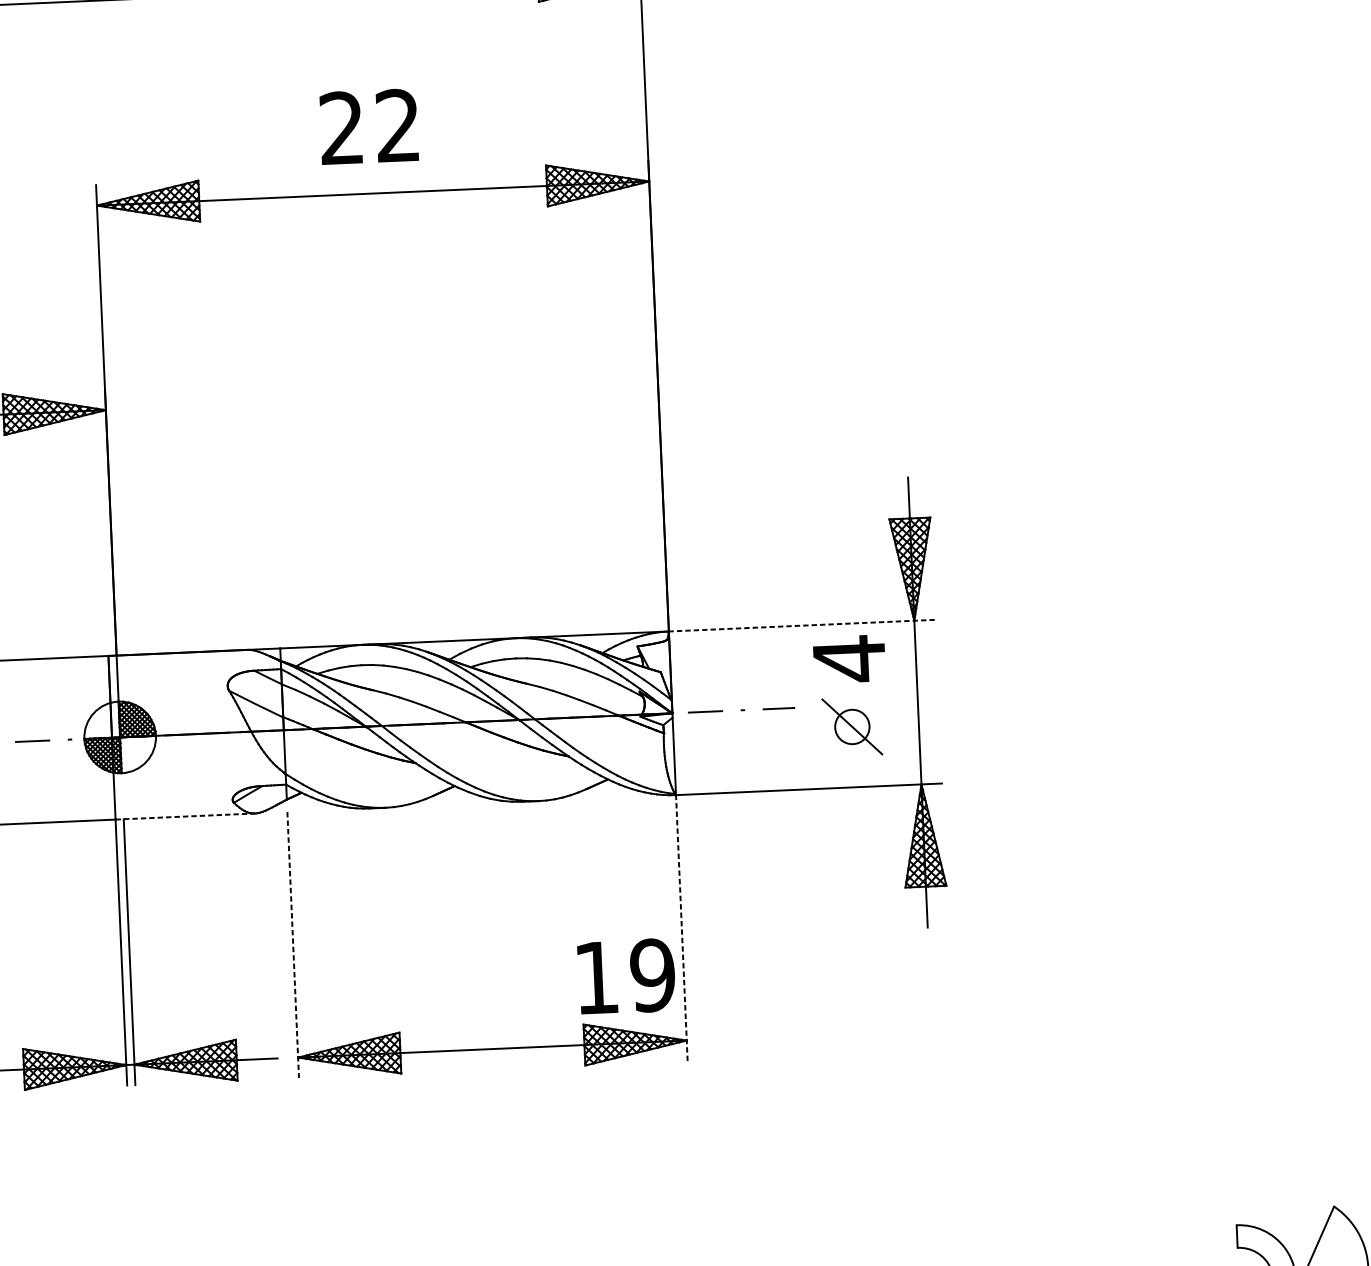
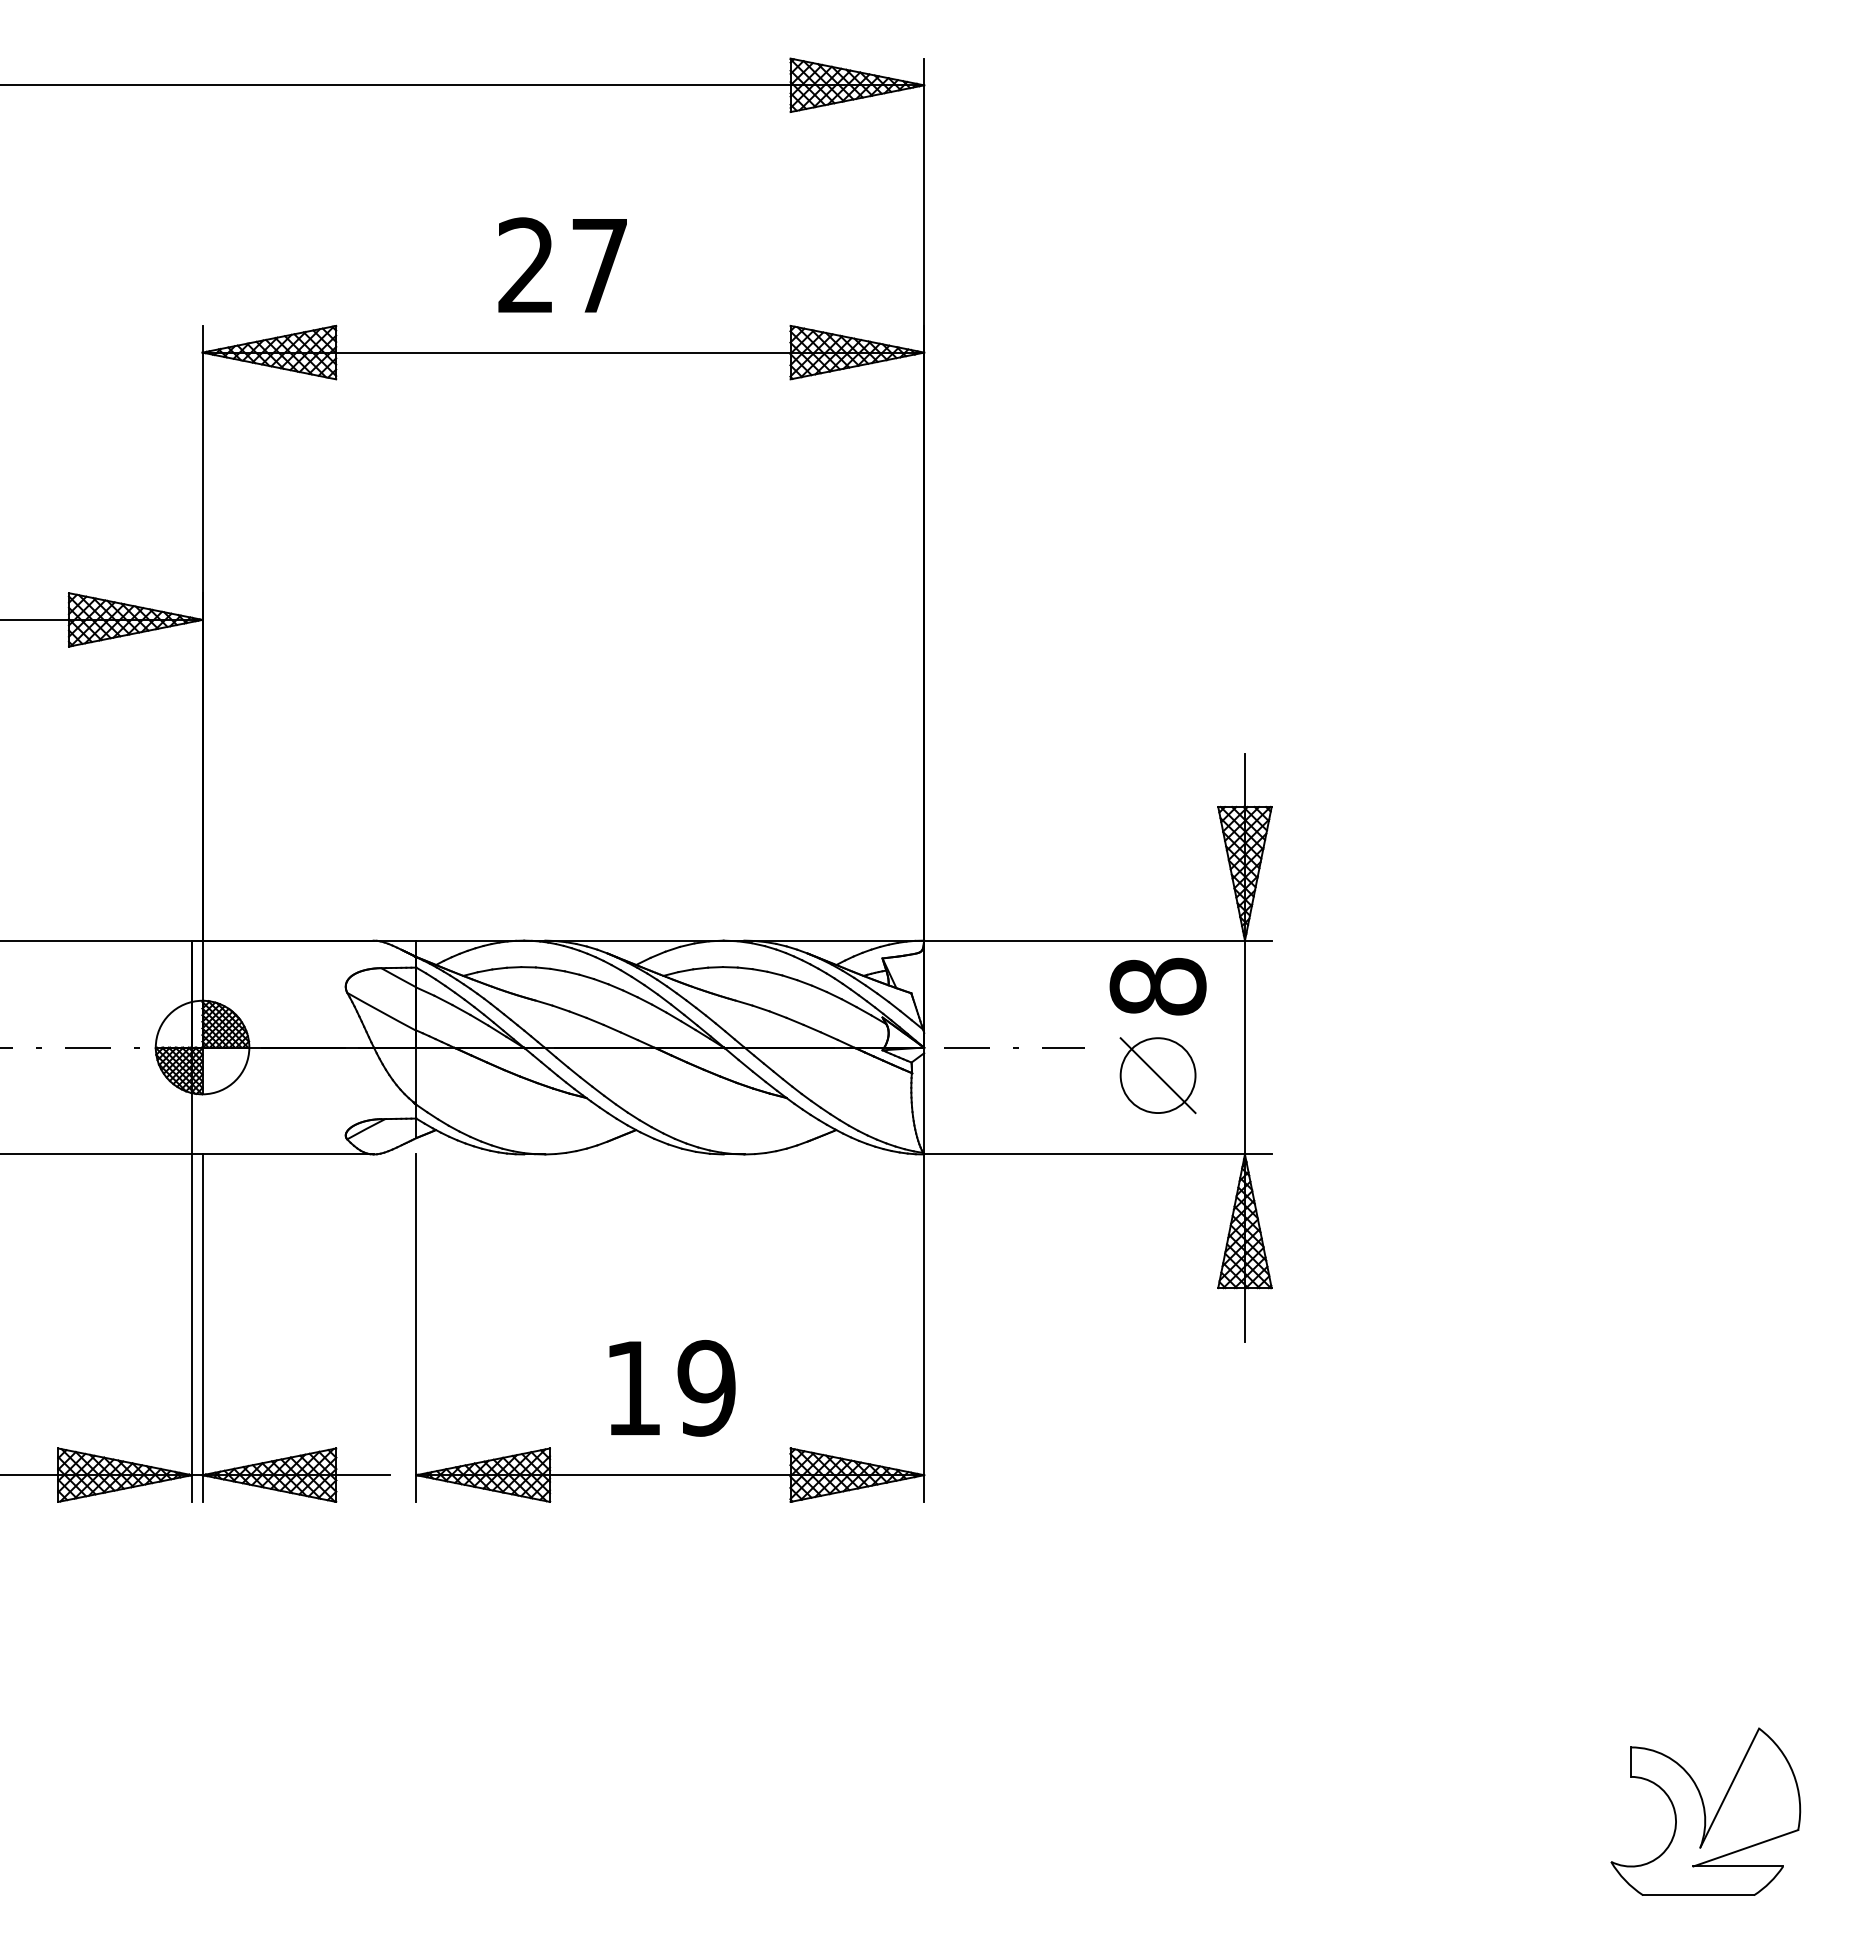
text: (397, 124) -> (598, 264), 22 -> 27
line: (801, 625) -> (1097, 940), dashed -> solid
text: (848, 658) -> (1157, 986), 4 -> 8
circle: (851, 726) -> (1157, 1075), size x1.67
line: (185, 816) -> (283, 1154), dashed -> solid
line: (682, 928) -> (924, 1328), dashed -> solid
line: (293, 945) -> (416, 1328), dashed -> solid
text: (626, 976) -> (672, 1388), moved

